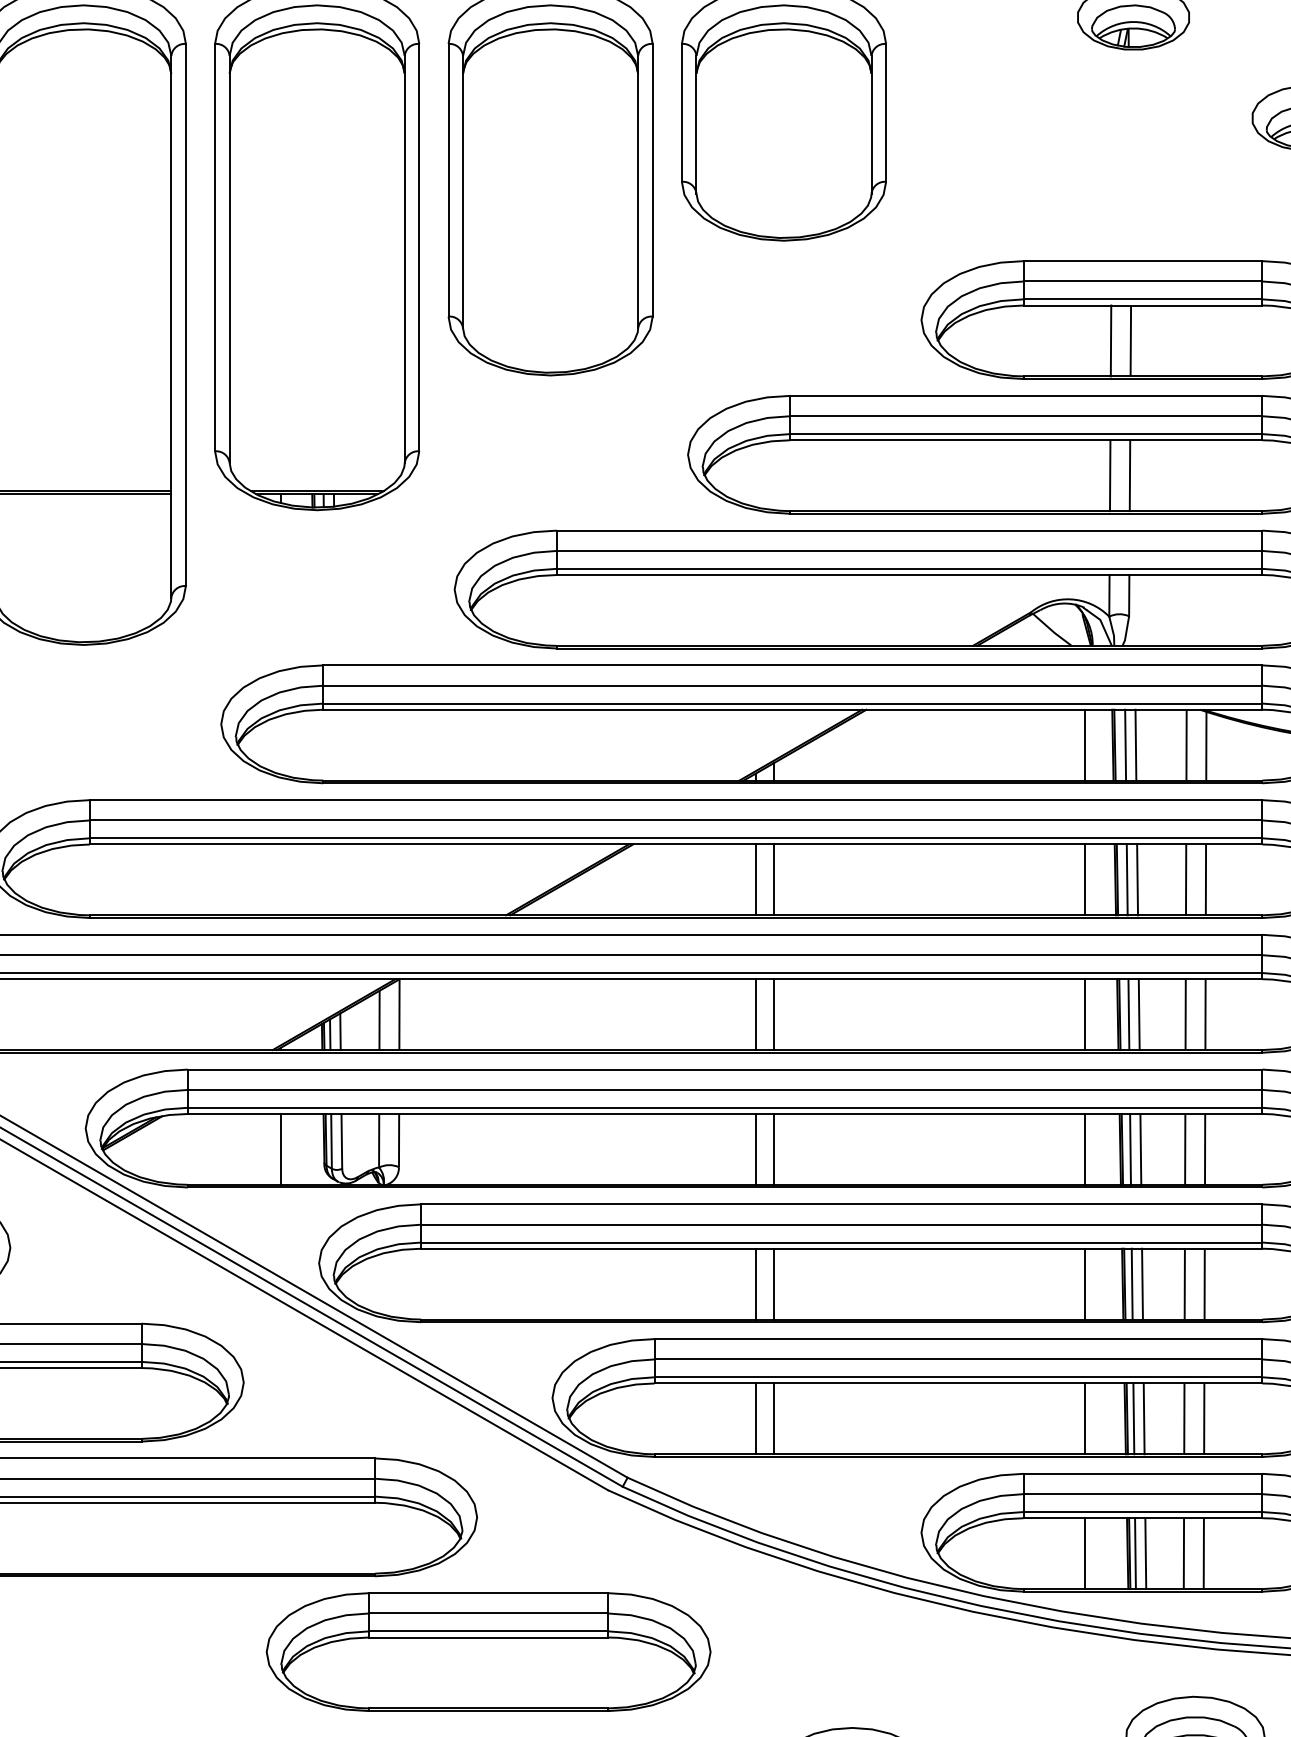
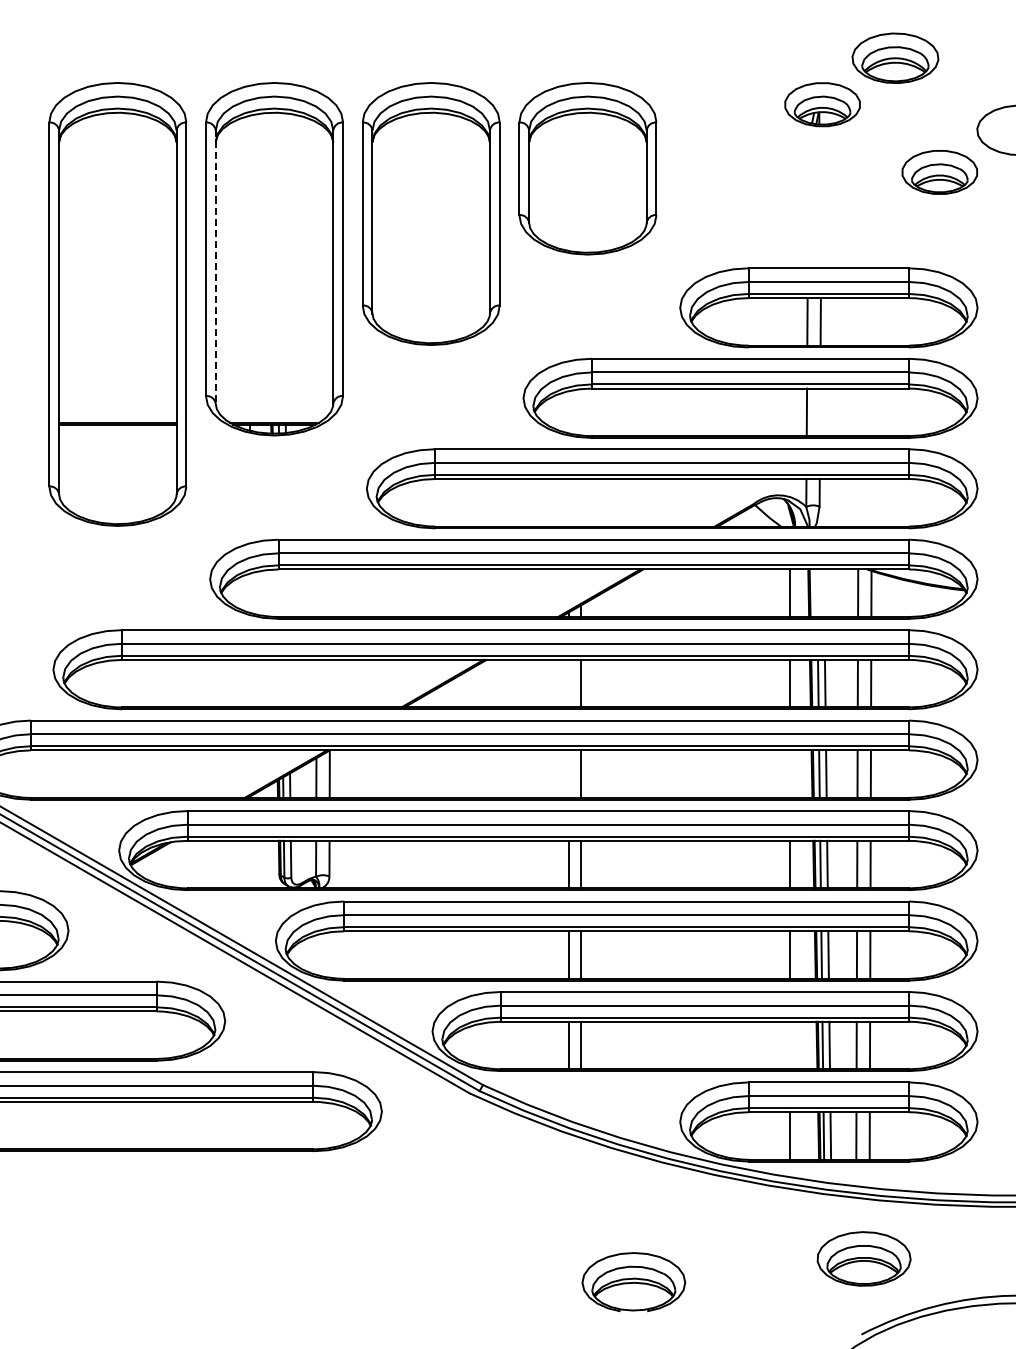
line: (229, 259) -> (215, 267), solid -> dashed
line: (1130, 475) -> (820, 412), removed
line: (1124, 745) -> (816, 593), removed
line: (1134, 745) -> (823, 593), removed
line: (755, 879) -> (568, 683), removed
line: (755, 1013) -> (568, 773), removed
line: (1085, 1013) -> (790, 773), removed
line: (281, 1149) -> (250, 864), removed
line: (1085, 1418) -> (790, 1045), removed
part: (488, 1651) -> (389, 1201), removed

